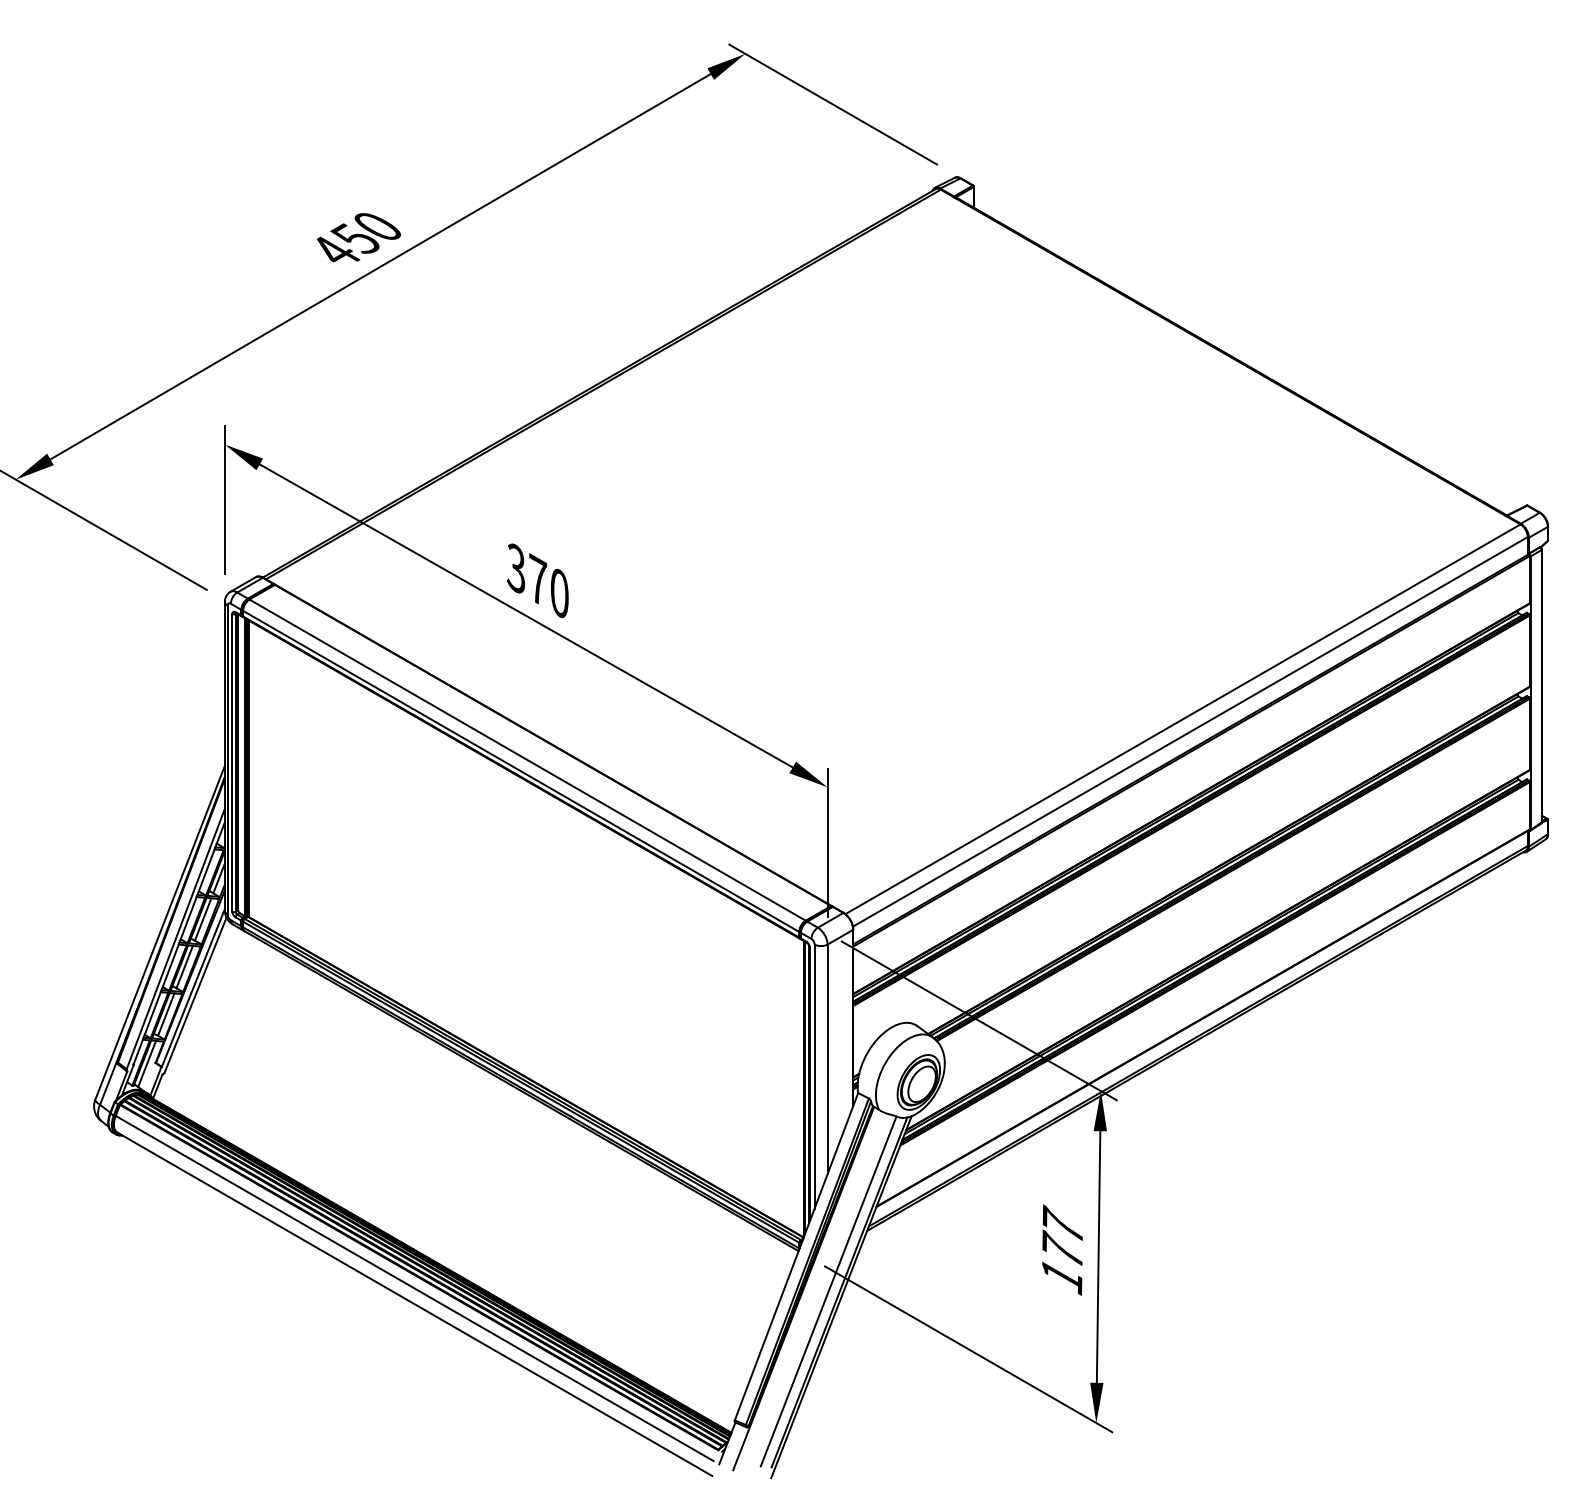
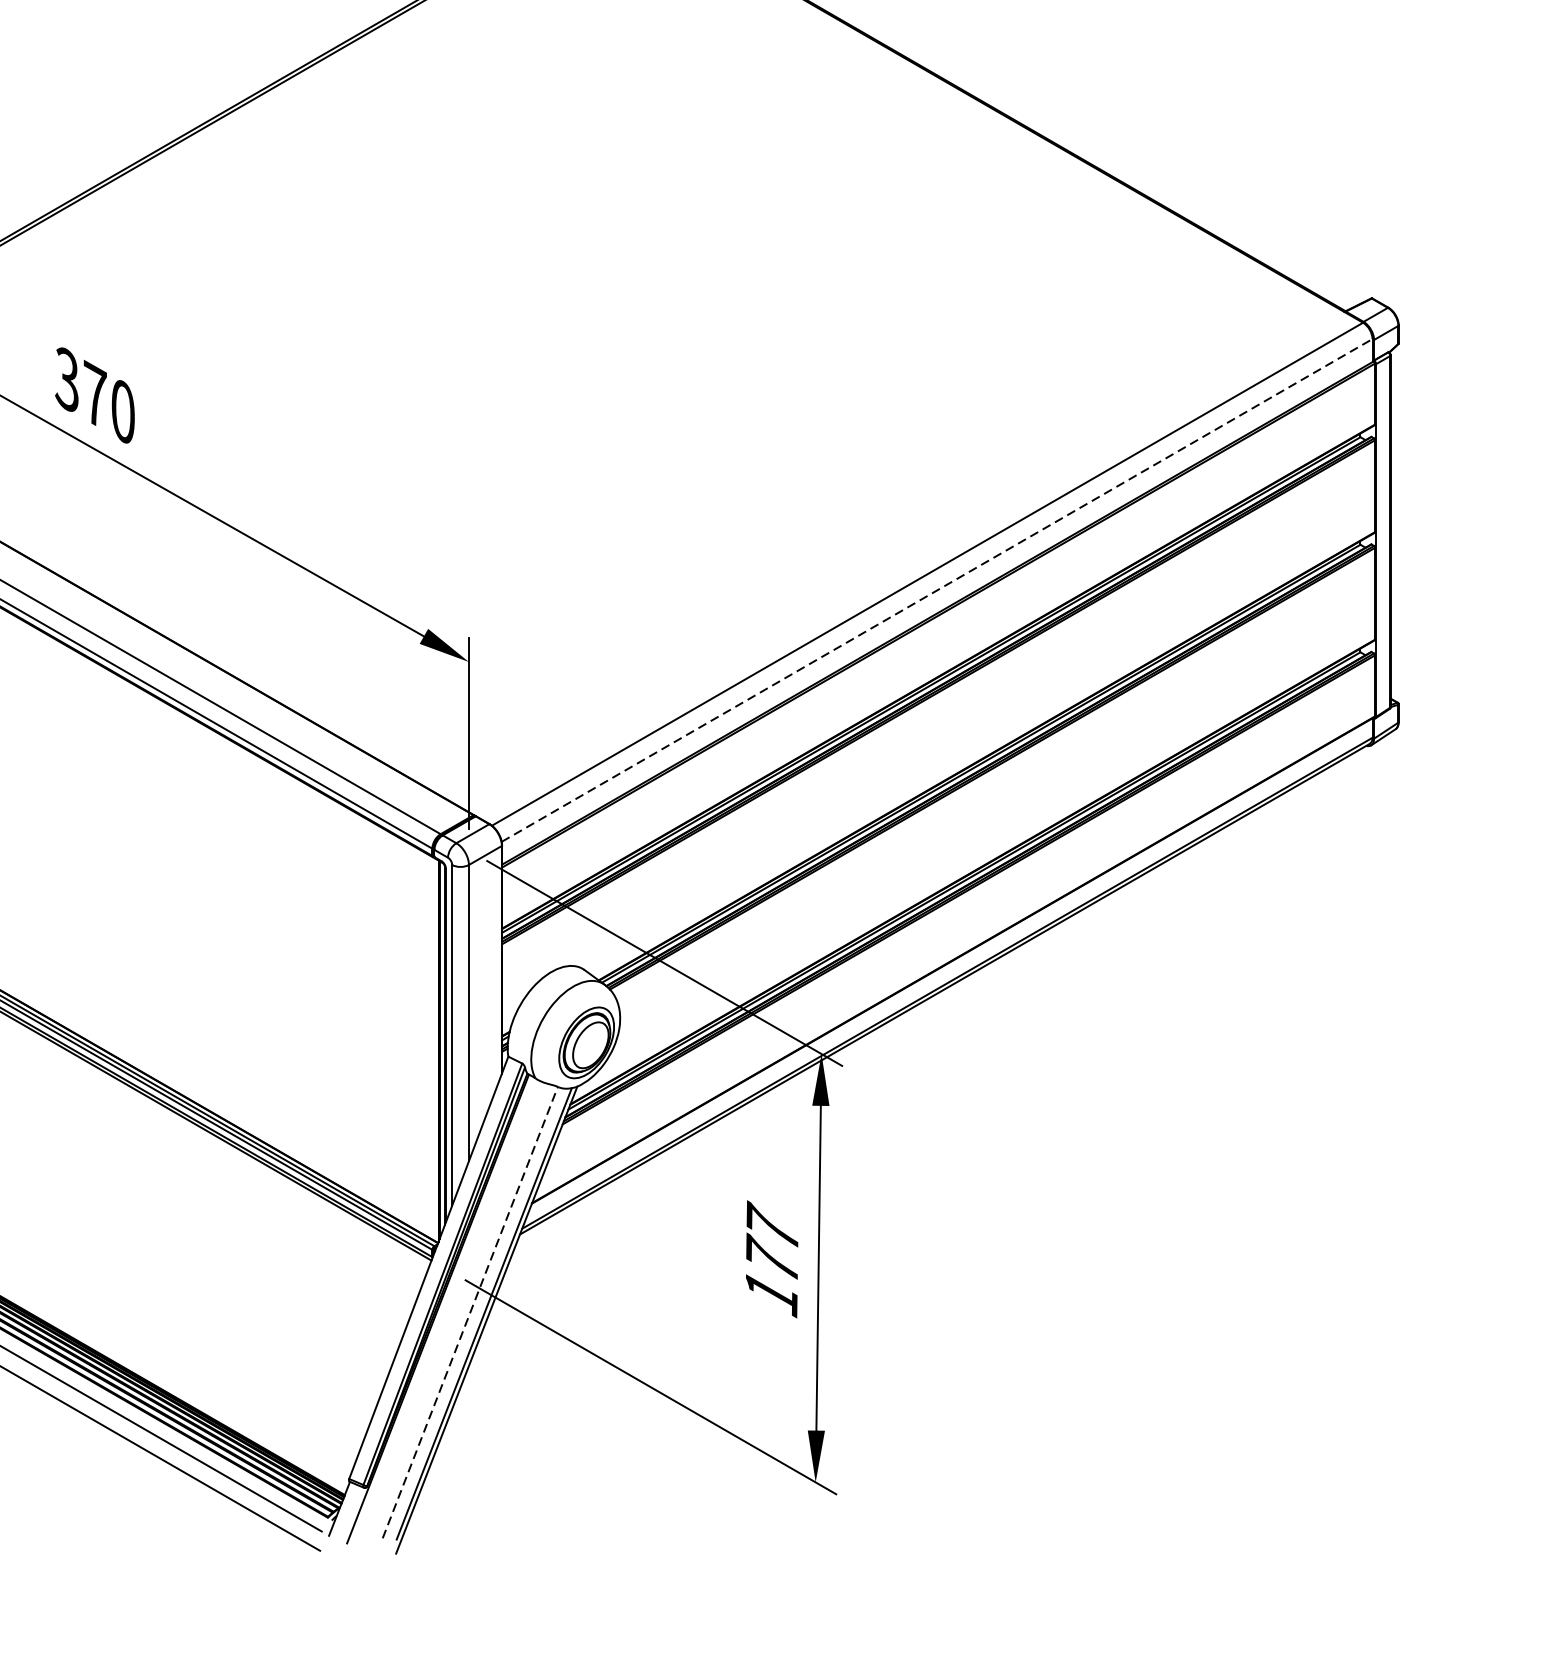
line: (1190, 731) -> (937, 590), solid -> dashed
line: (828, 1291) -> (470, 1312), solid -> dashed

